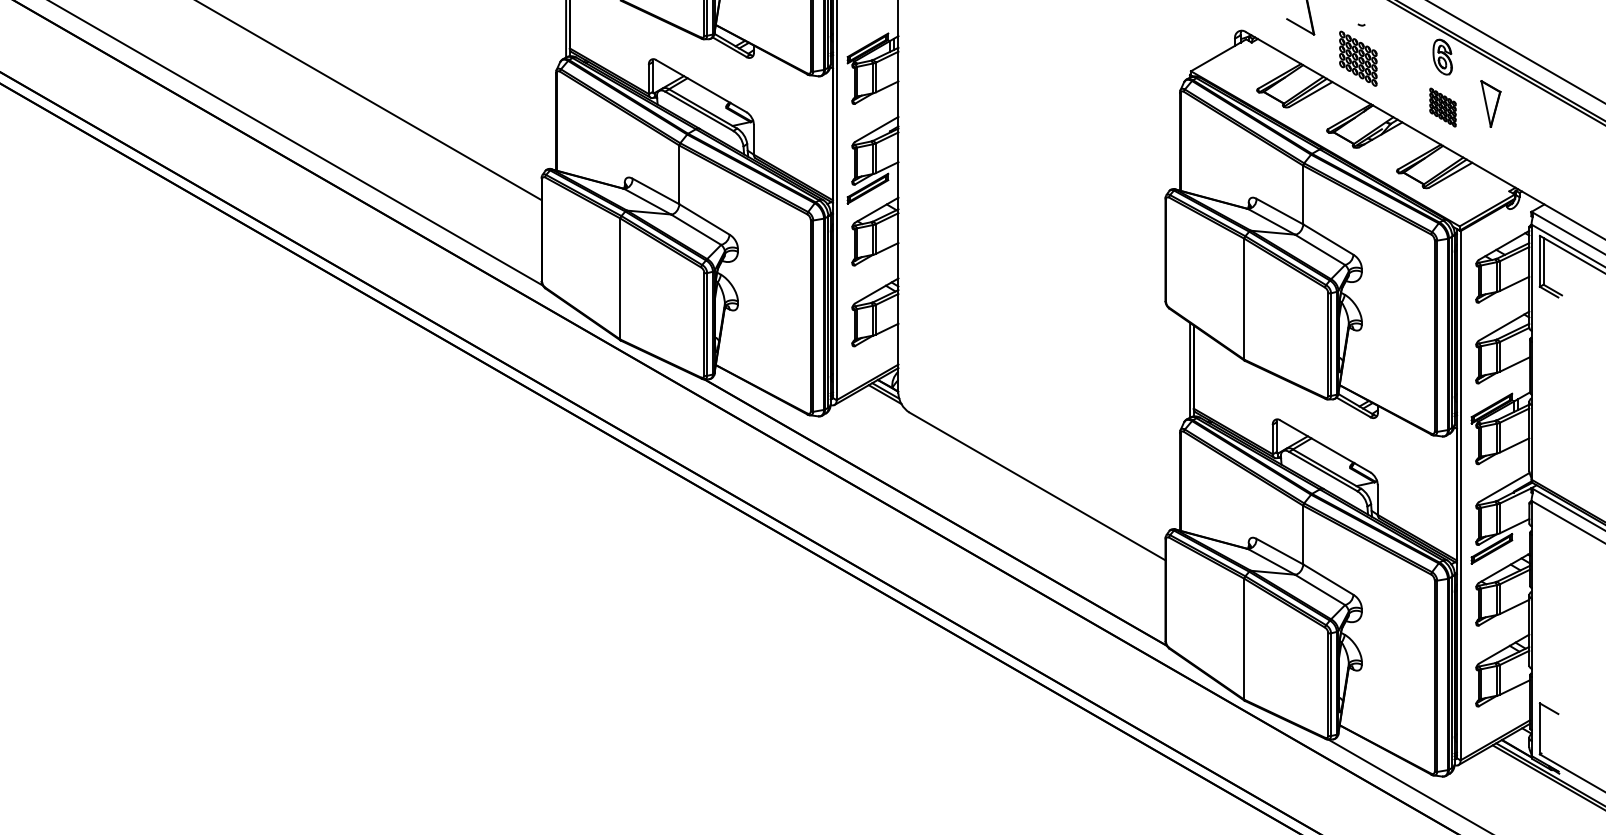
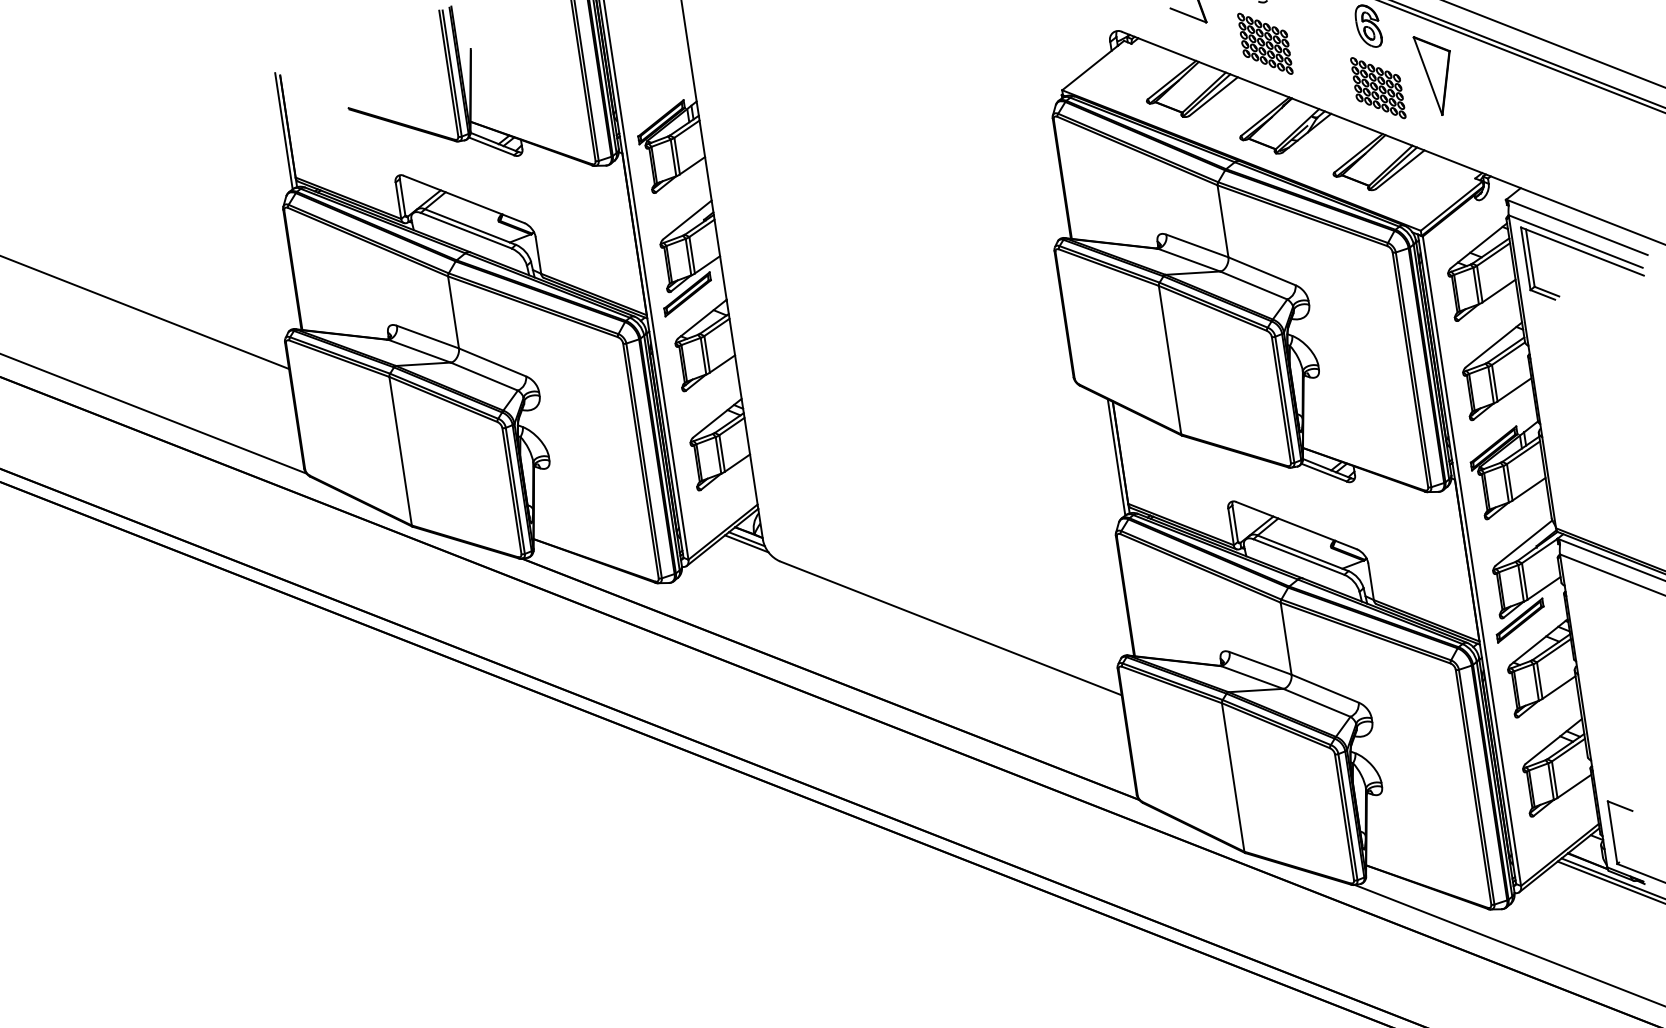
part: (1490, 103) -> (1435, 74), size x1.43
part: (1442, 107) -> (1377, 88), size x1.43

